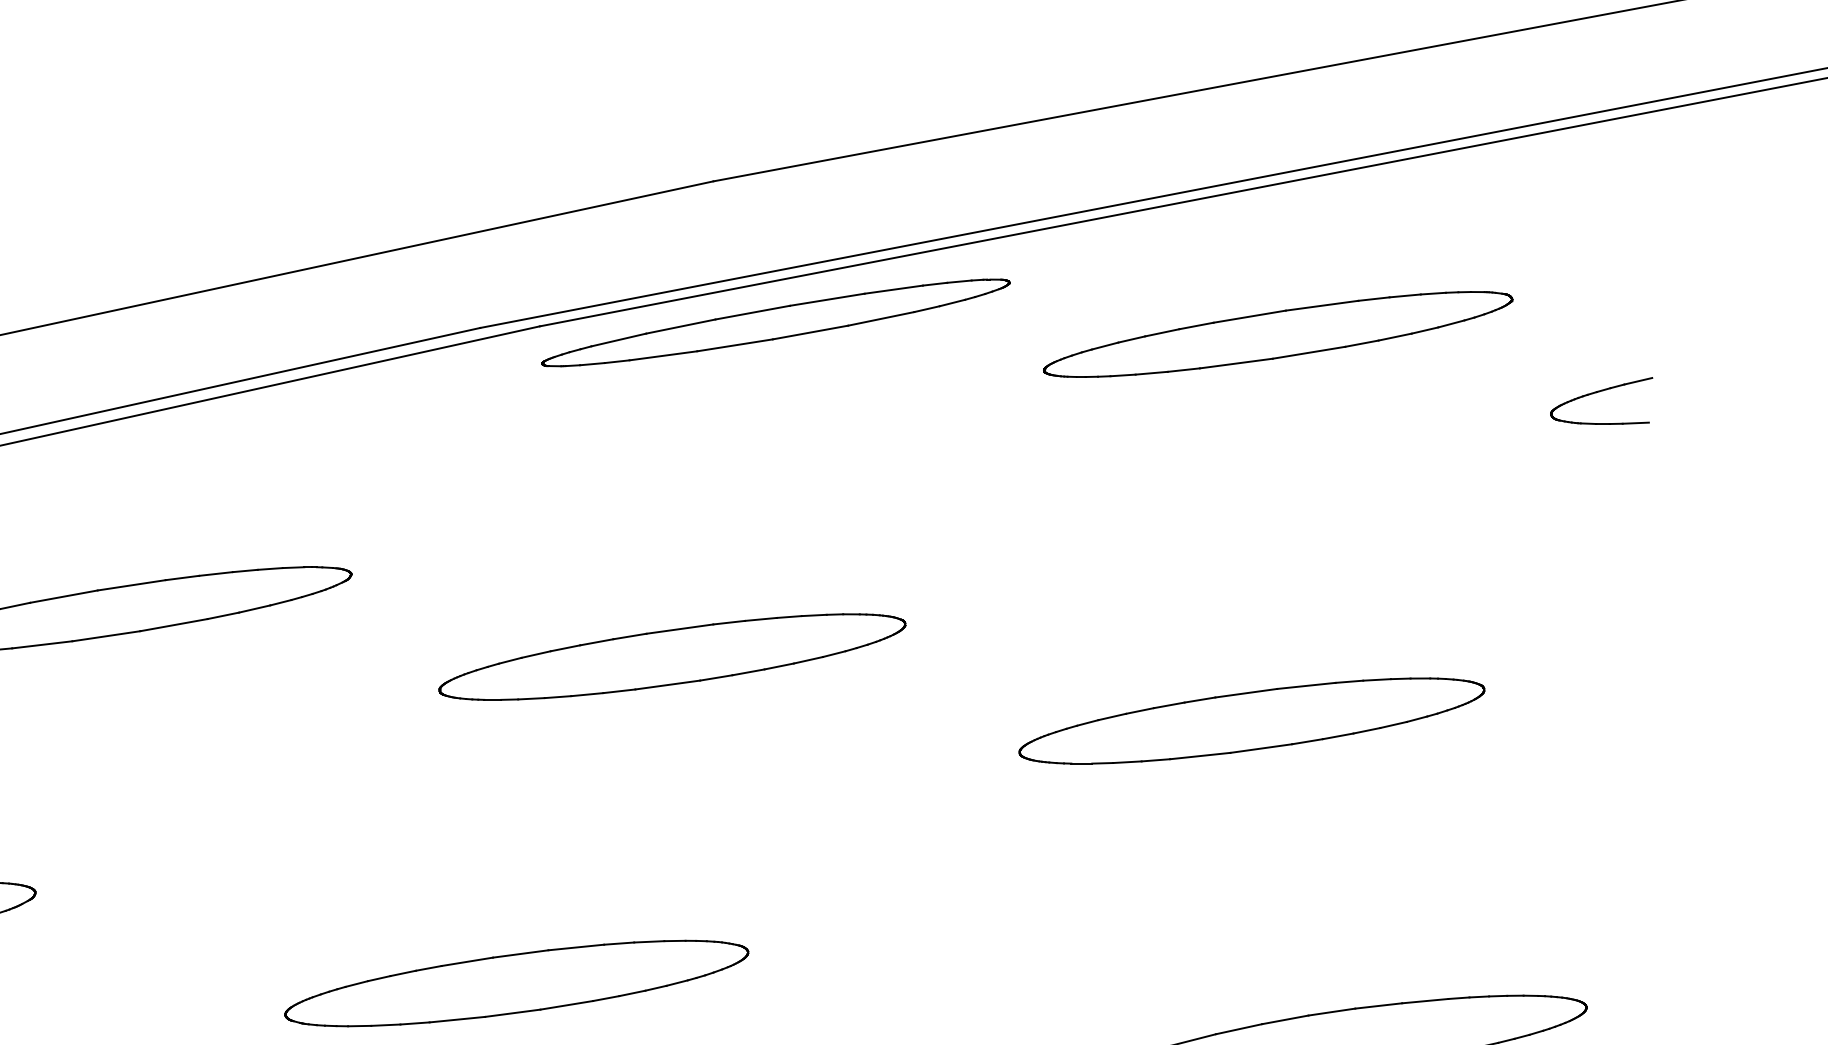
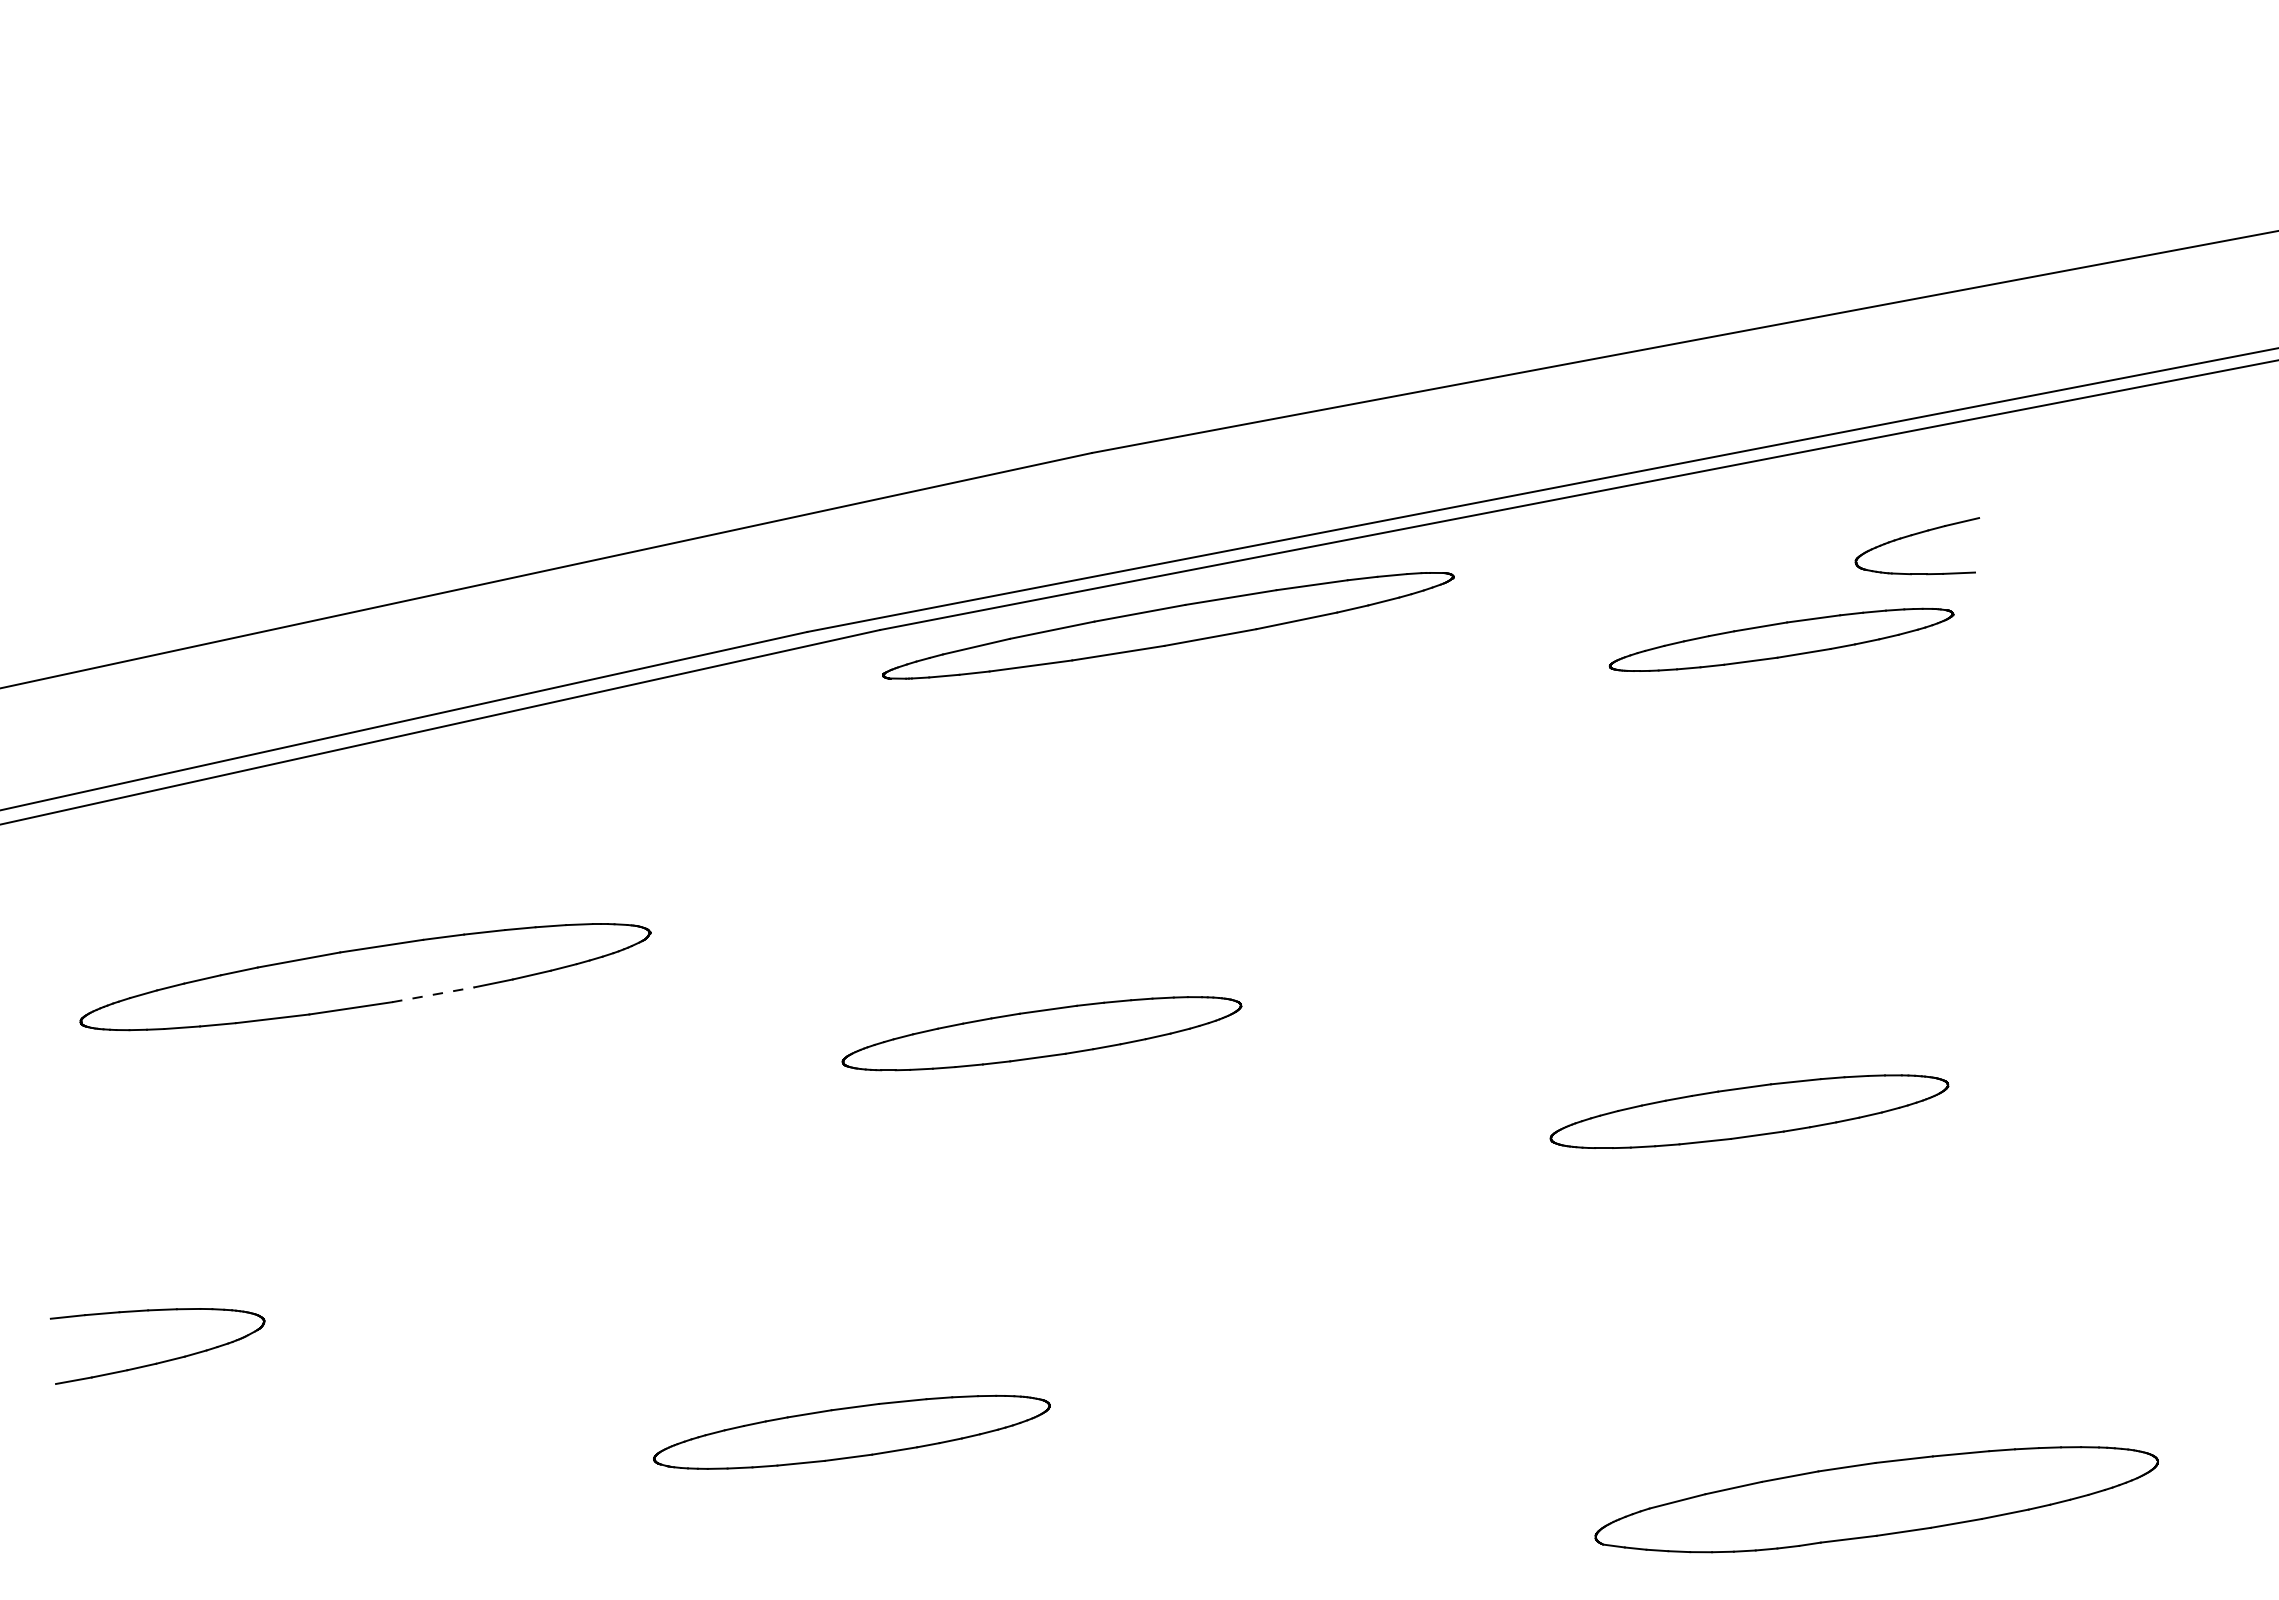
part: (1278, 334) -> (1781, 639), size x0.6
part: (1599, 392) -> (1914, 535), moved
line: (174, 624) -> (433, 994), solid -> dashed
part: (672, 656) -> (1041, 1033), size x0.7
part: (1252, 720) -> (1749, 1111), size x0.7
part: (516, 983) -> (851, 1432), size x0.7

